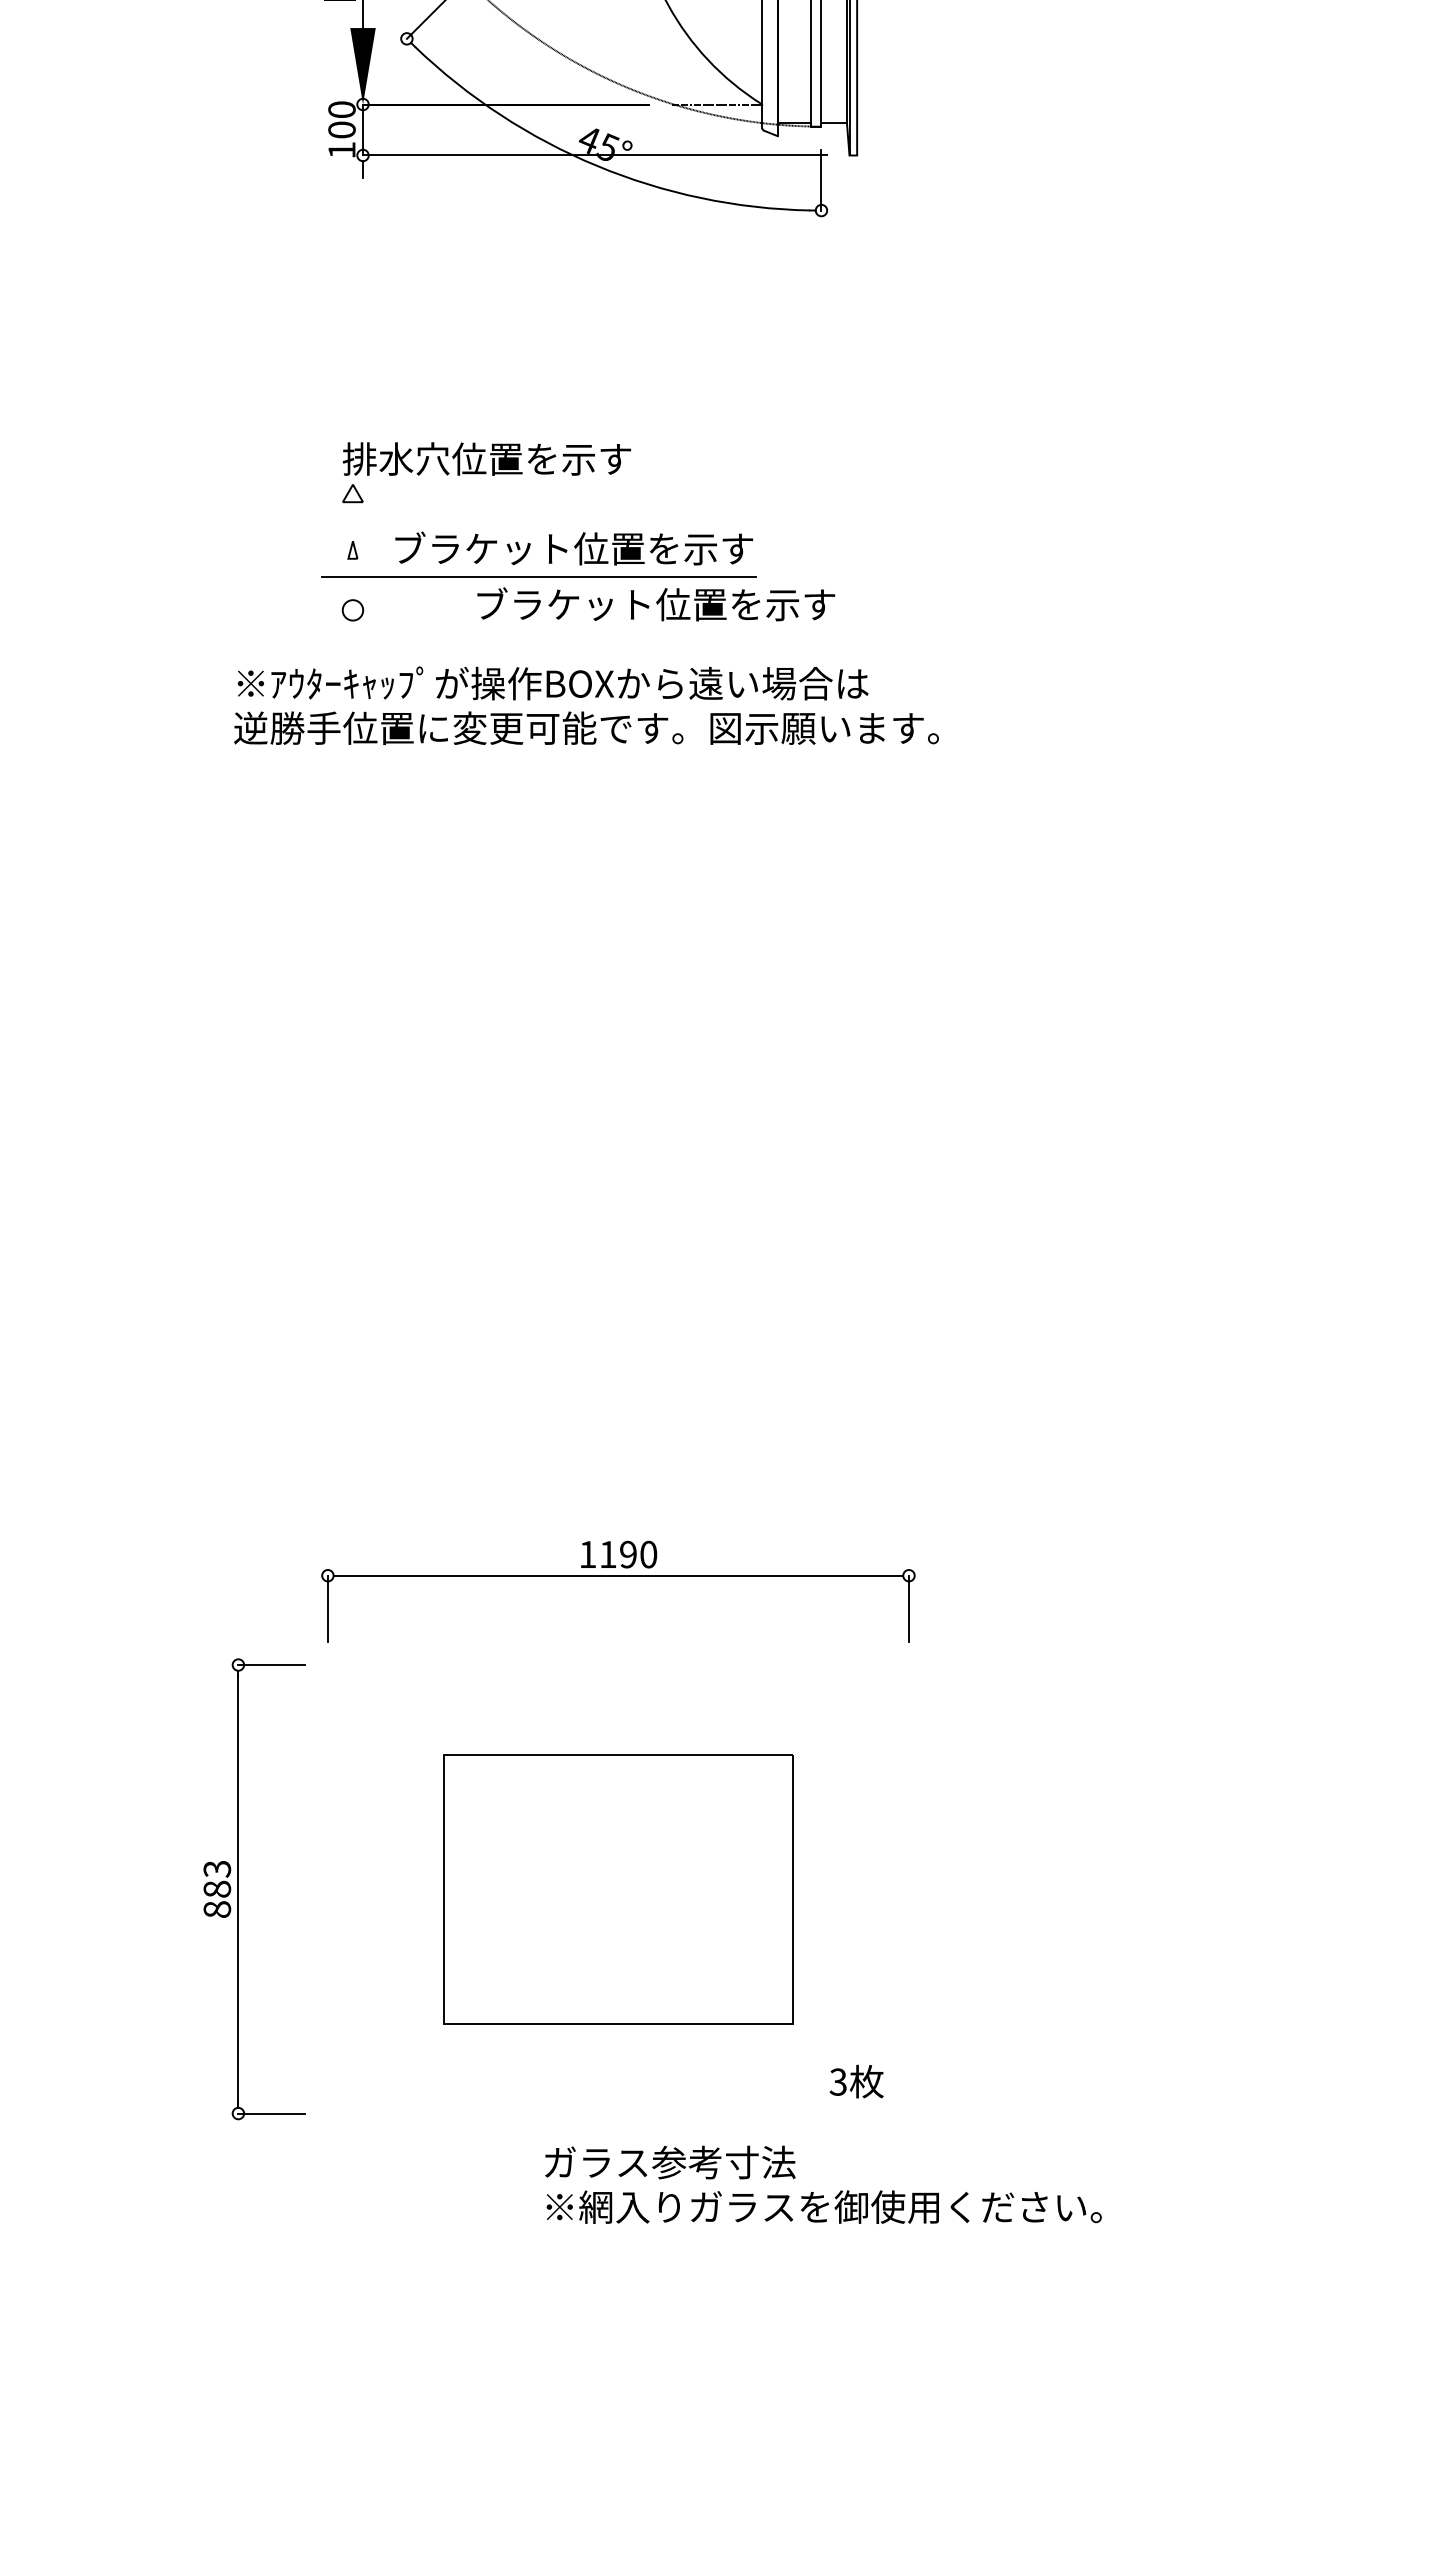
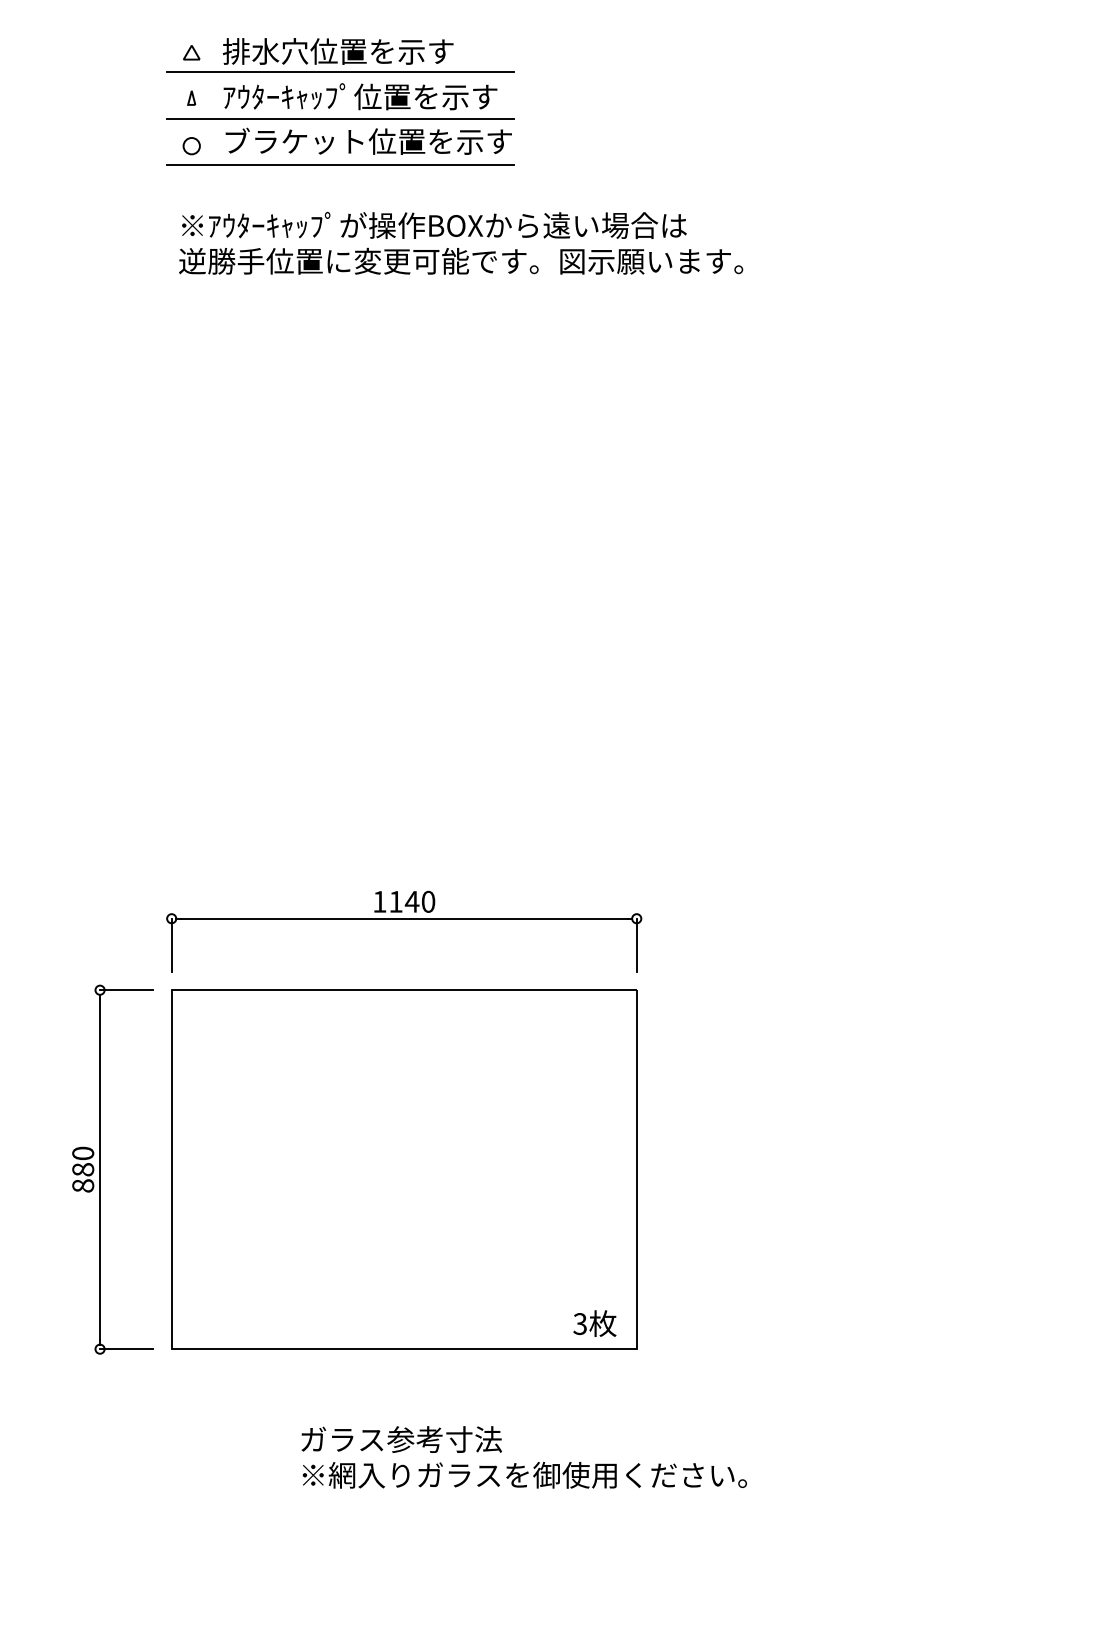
text: (486, 458) -> (337, 51), moved
line: (538, 517) -> (340, 71), added
text: (573, 548) -> (368, 96), ブラケット位置を示す -> ｱｳﾀｰｷｬｯﾌﾟ位置を示す
text: (656, 604) -> (369, 141), moved
line: (538, 633) -> (340, 164), added
text: (586, 705) -> (461, 243), moved
text: (628, 1554) -> (412, 901), 1190 -> 1140
text: (217, 1868) -> (83, 1153), 883 -> 880
part: (618, 1889) -> (404, 1169), size x1.67
text: (823, 2184) -> (524, 1457), moved

